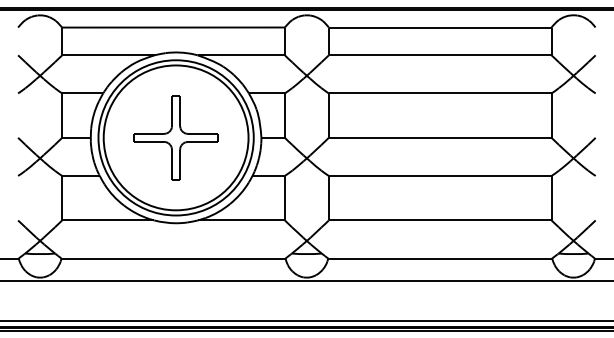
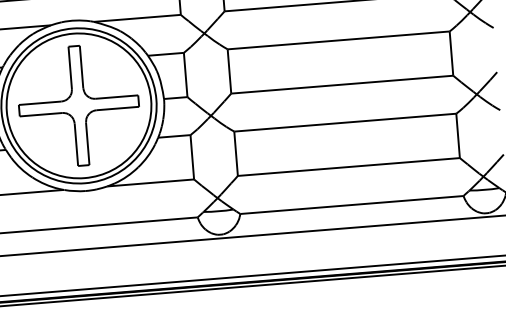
part: (175, 137) -> (78, 105), size x1.43

